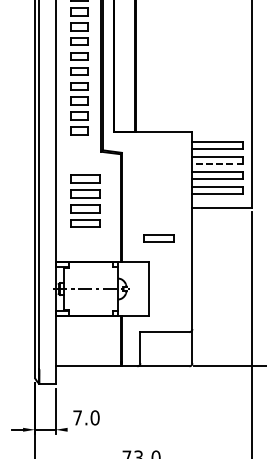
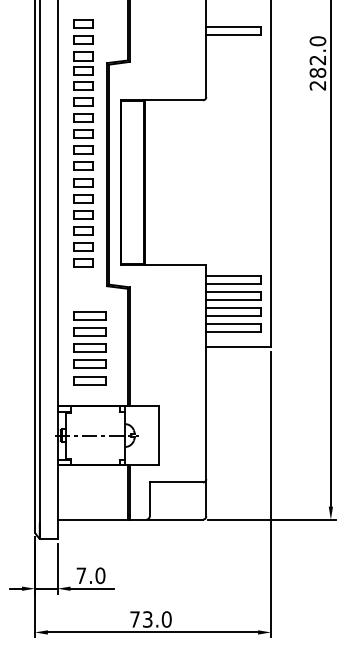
line: (217, 164) -> (233, 299), dashed -> solid
part: (158, 238) -> (89, 380), moved
line: (86, 429) -> (91, 588), added

